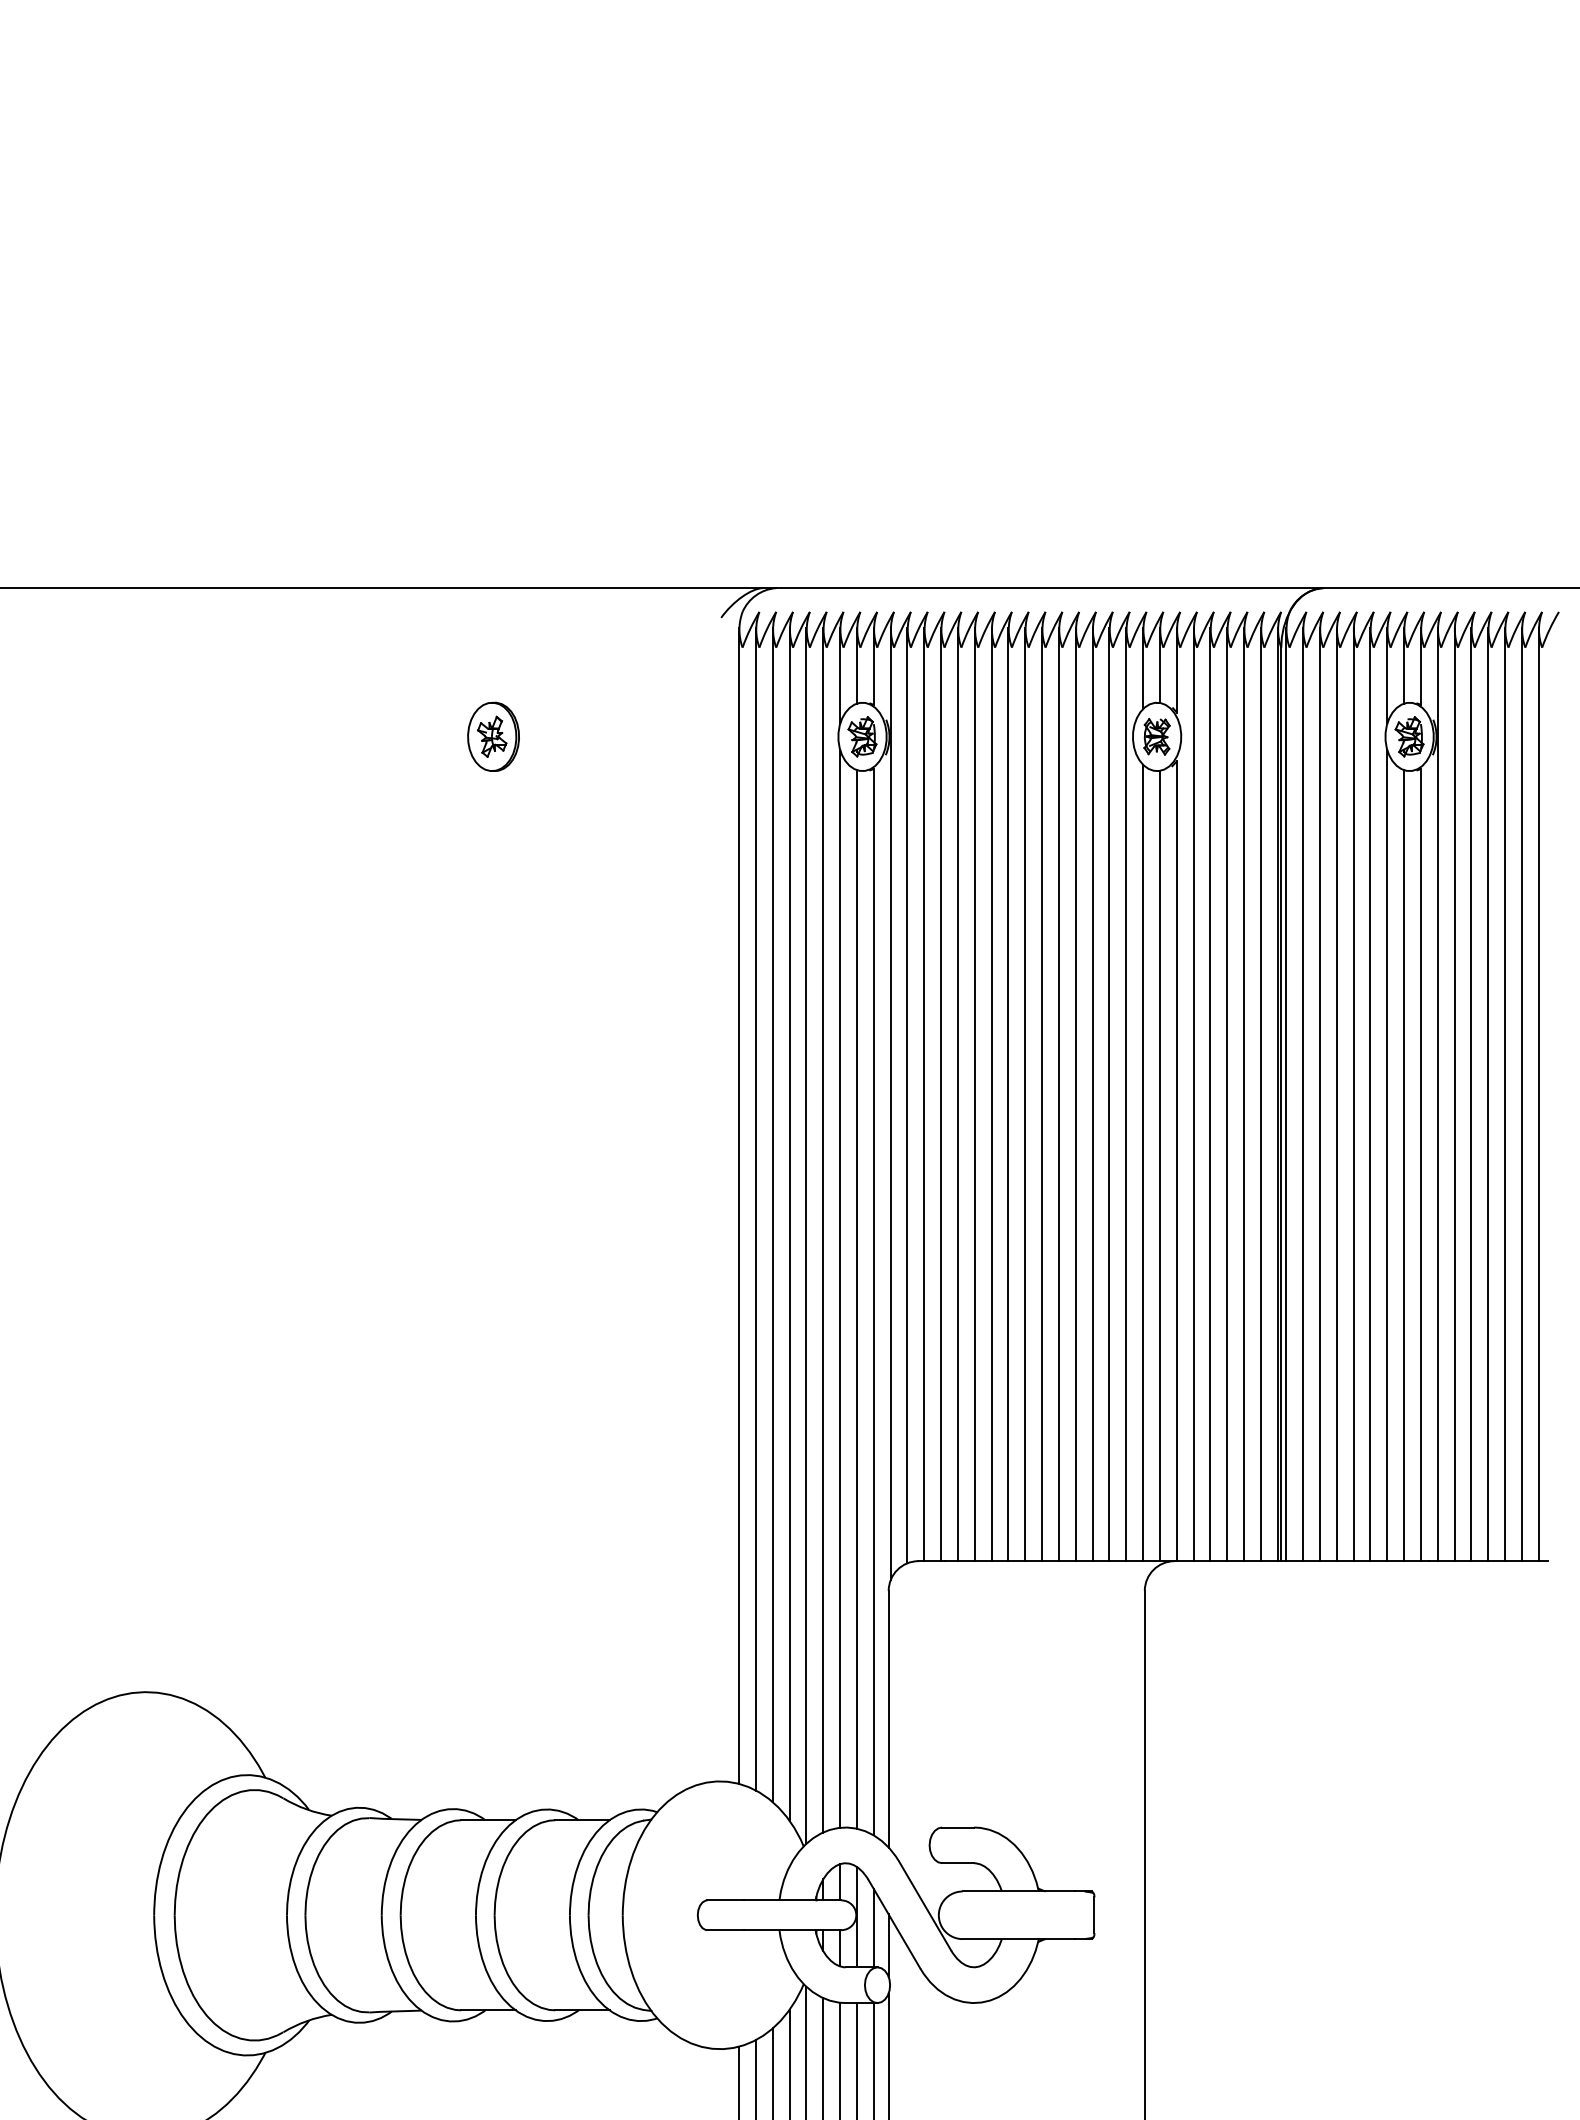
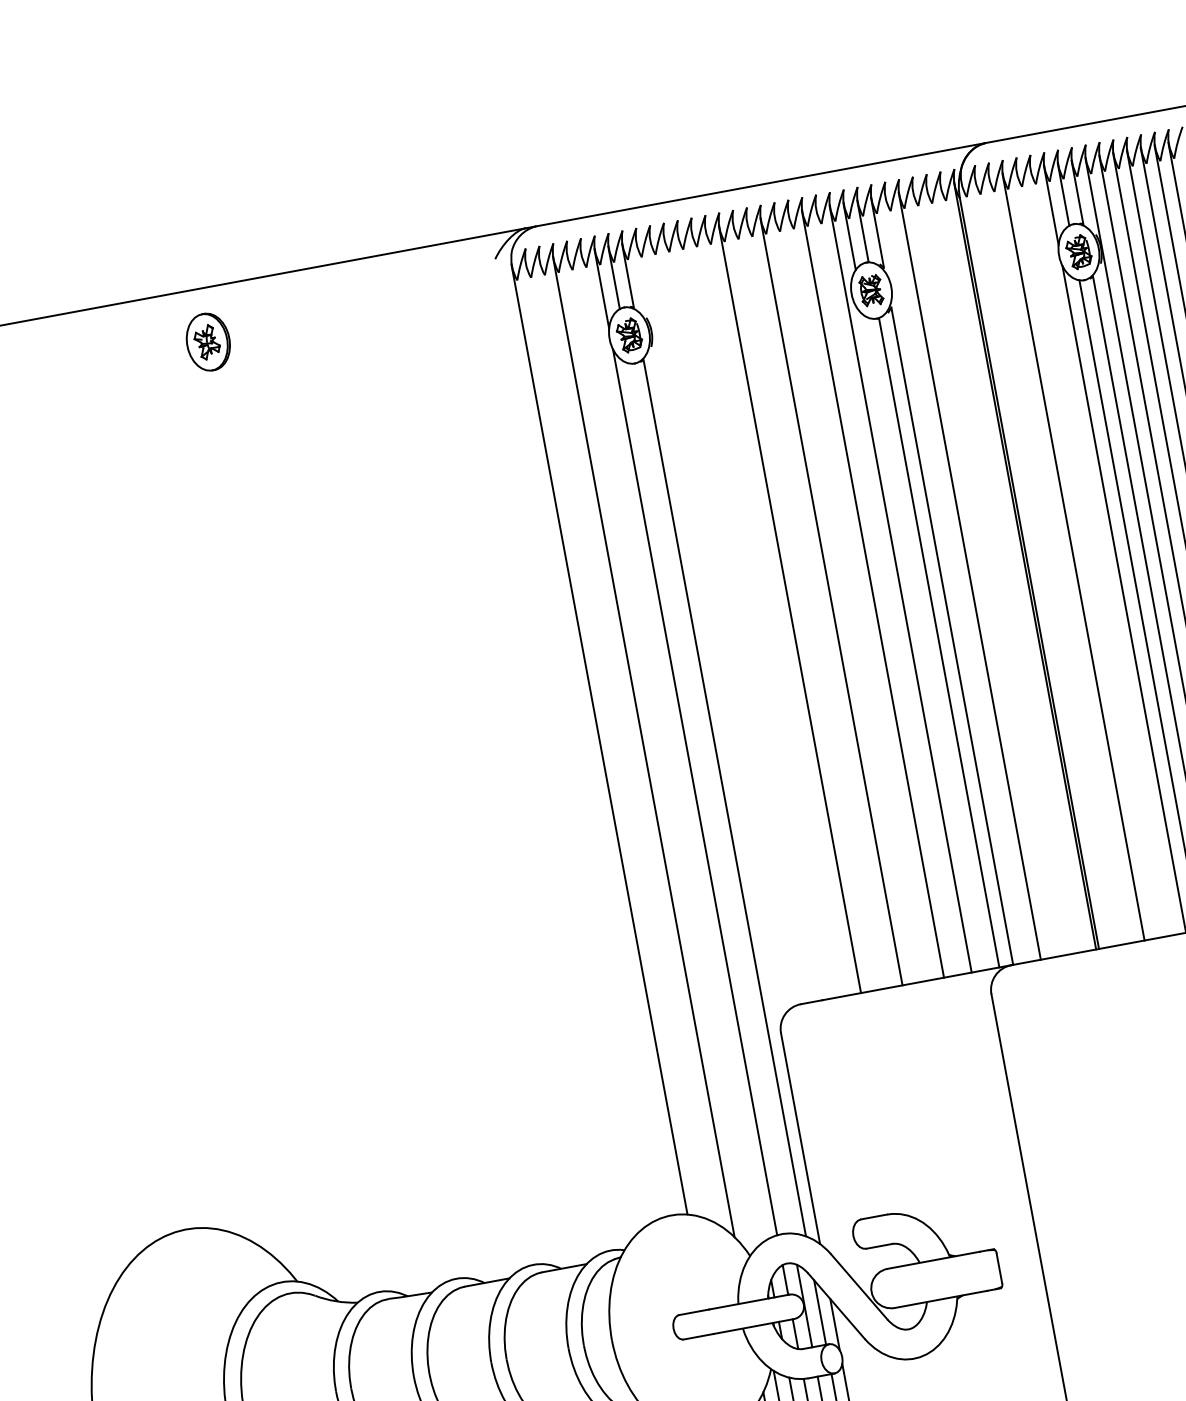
part: (493, 736) -> (208, 341), moved
line: (924, 1094) -> (734, 619), removed
line: (941, 1094) -> (748, 617), removed
line: (957, 1094) -> (761, 614), removed
line: (974, 1094) -> (775, 612), removed
line: (1008, 1094) -> (803, 607), removed
line: (1025, 1094) -> (817, 604), removed
line: (1058, 1094) -> (844, 599), removed
line: (1075, 1094) -> (858, 596), removed
line: (1109, 1094) -> (886, 591), removed
line: (1193, 1094) -> (955, 578), removed
line: (1227, 1094) -> (983, 573), removed
line: (1244, 1094) -> (997, 571), removed
line: (1260, 1094) -> (1010, 568), removed
line: (1286, 1094) -> (1032, 564), removed
line: (1303, 1094) -> (1046, 562), removed
line: (1319, 1094) -> (1059, 559), removed
line: (1353, 1094) -> (1087, 554), removed
line: (1370, 1094) -> (1101, 551), removed
line: (907, 1095) -> (721, 623), removed
line: (890, 1103) -> (708, 632), removed
line: (1143, 1162) -> (925, 642), removed
line: (755, 1208) -> (613, 739), removed
line: (772, 1214) -> (628, 741), removed
line: (823, 1229) -> (672, 746), removed
line: (806, 1235) -> (659, 753), removed
line: (856, 1299) -> (710, 798), removed

